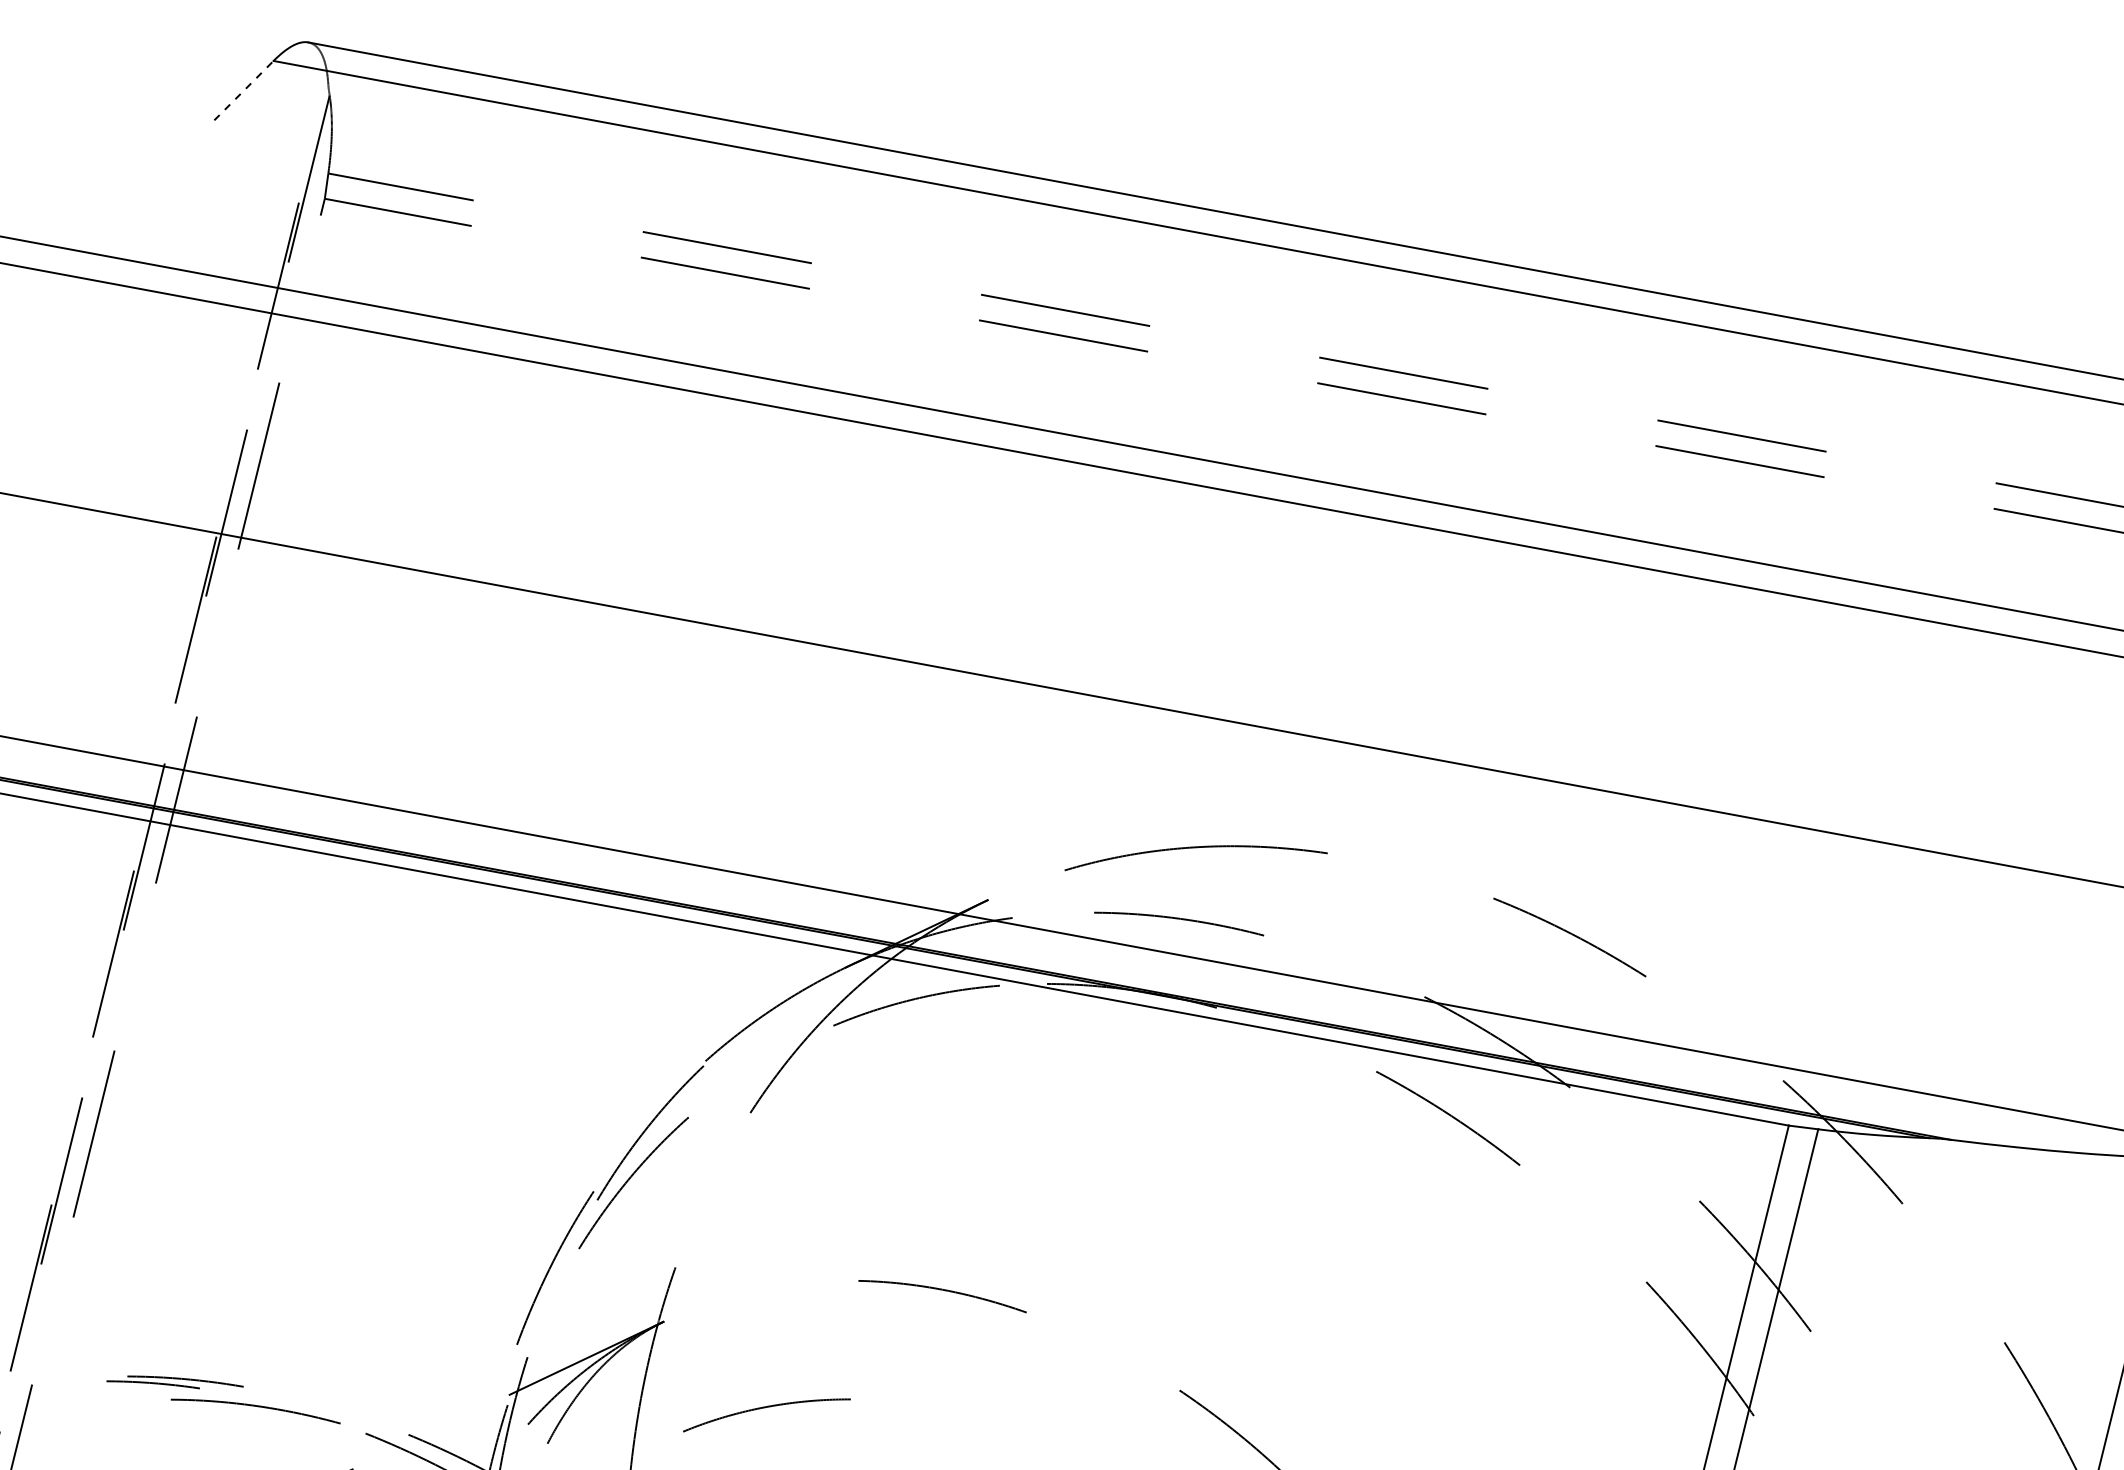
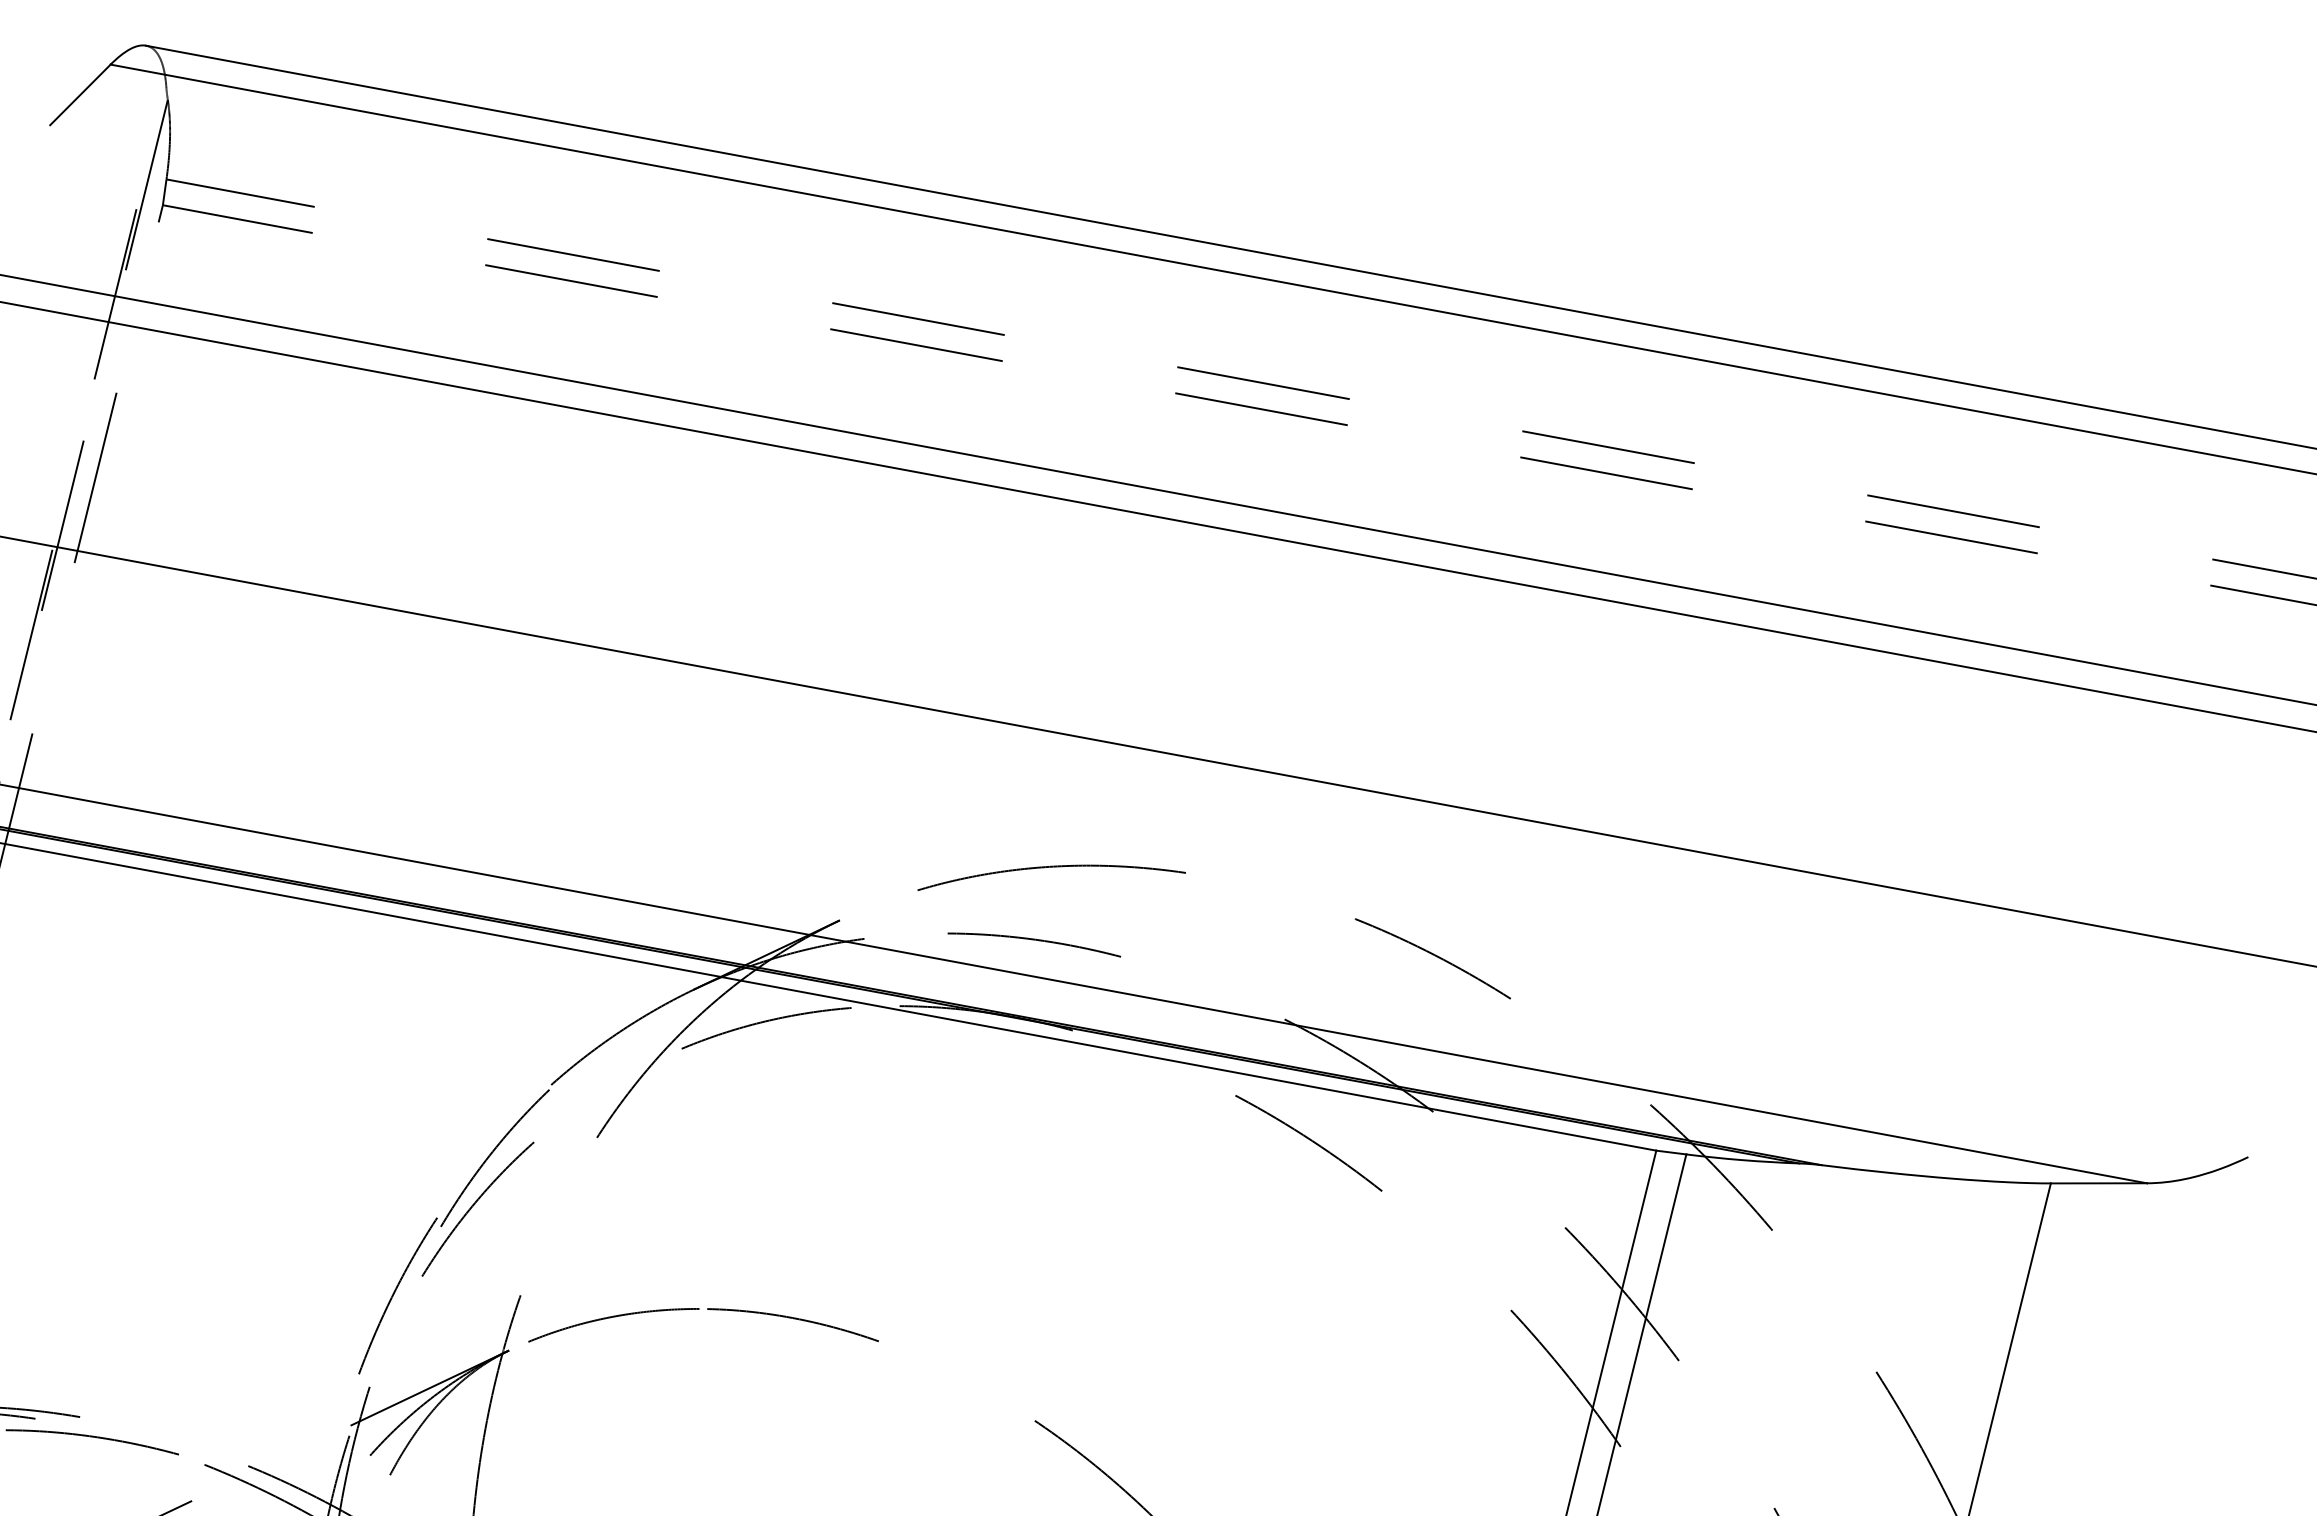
line: (244, 90) -> (80, 94), dashed -> solid
curve: (763, 1408) -> (610, 1318), moved

